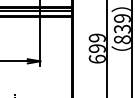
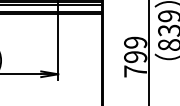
text: (96, 58) -> (134, 70), 699 -> 799

